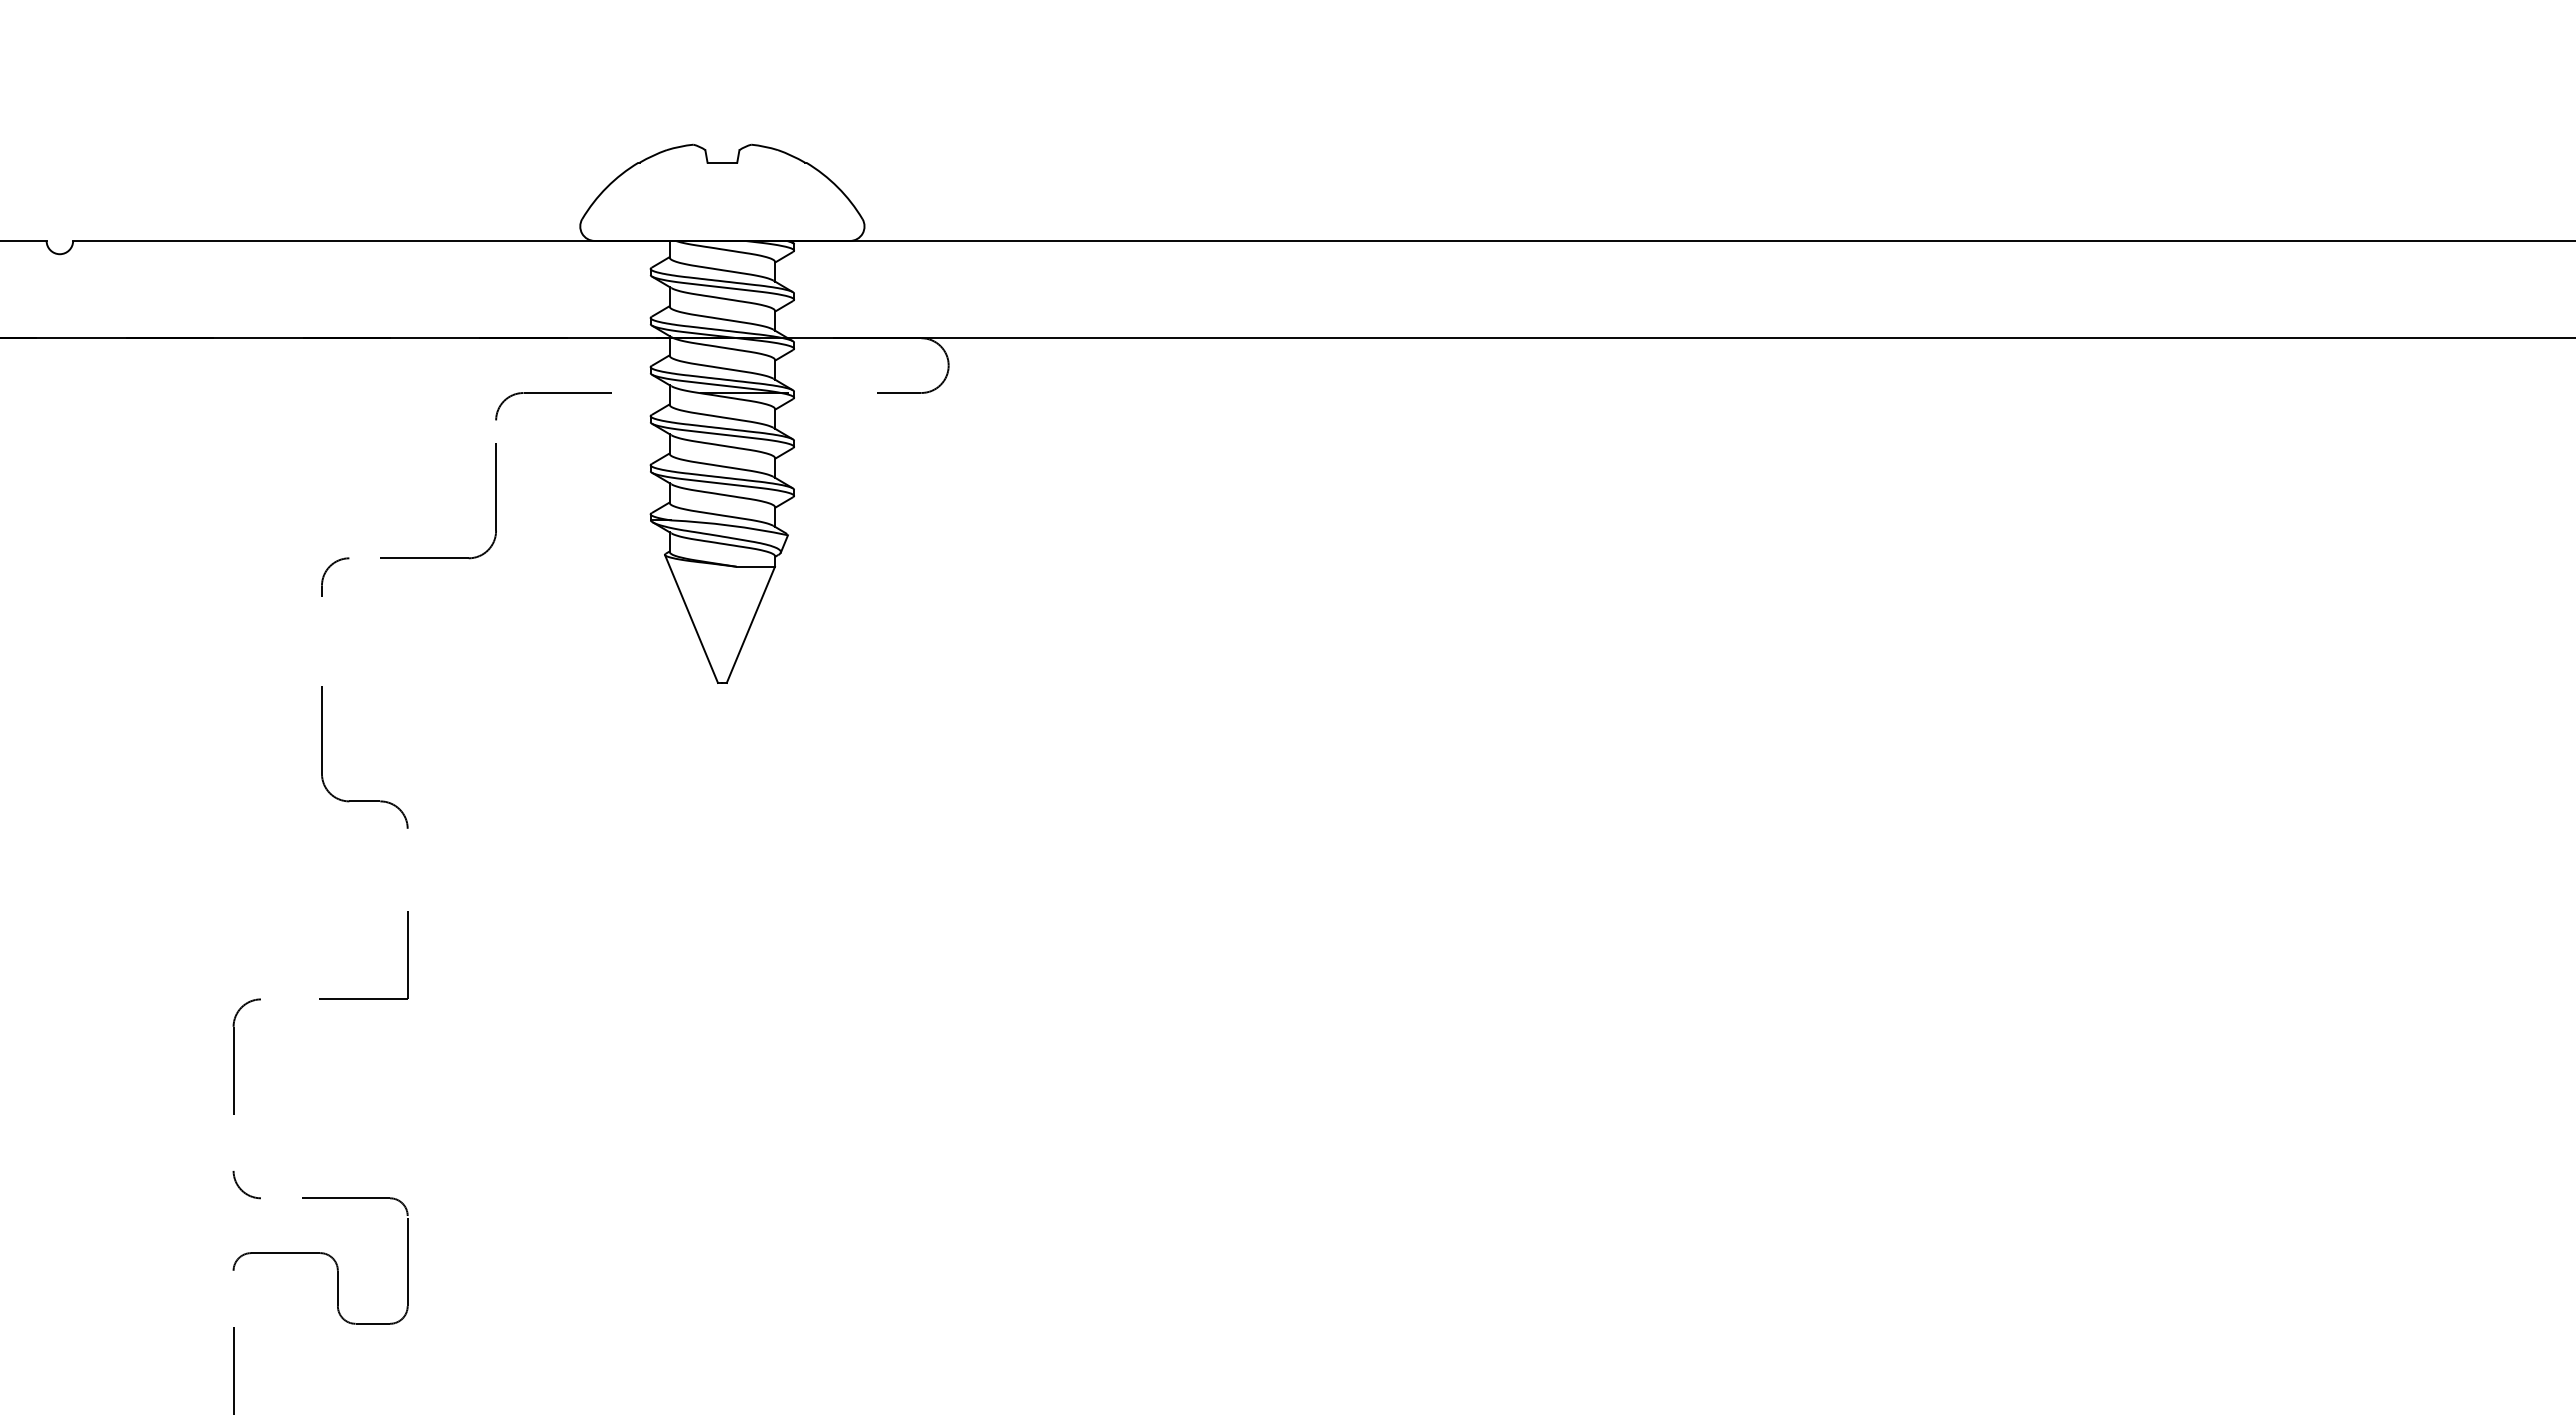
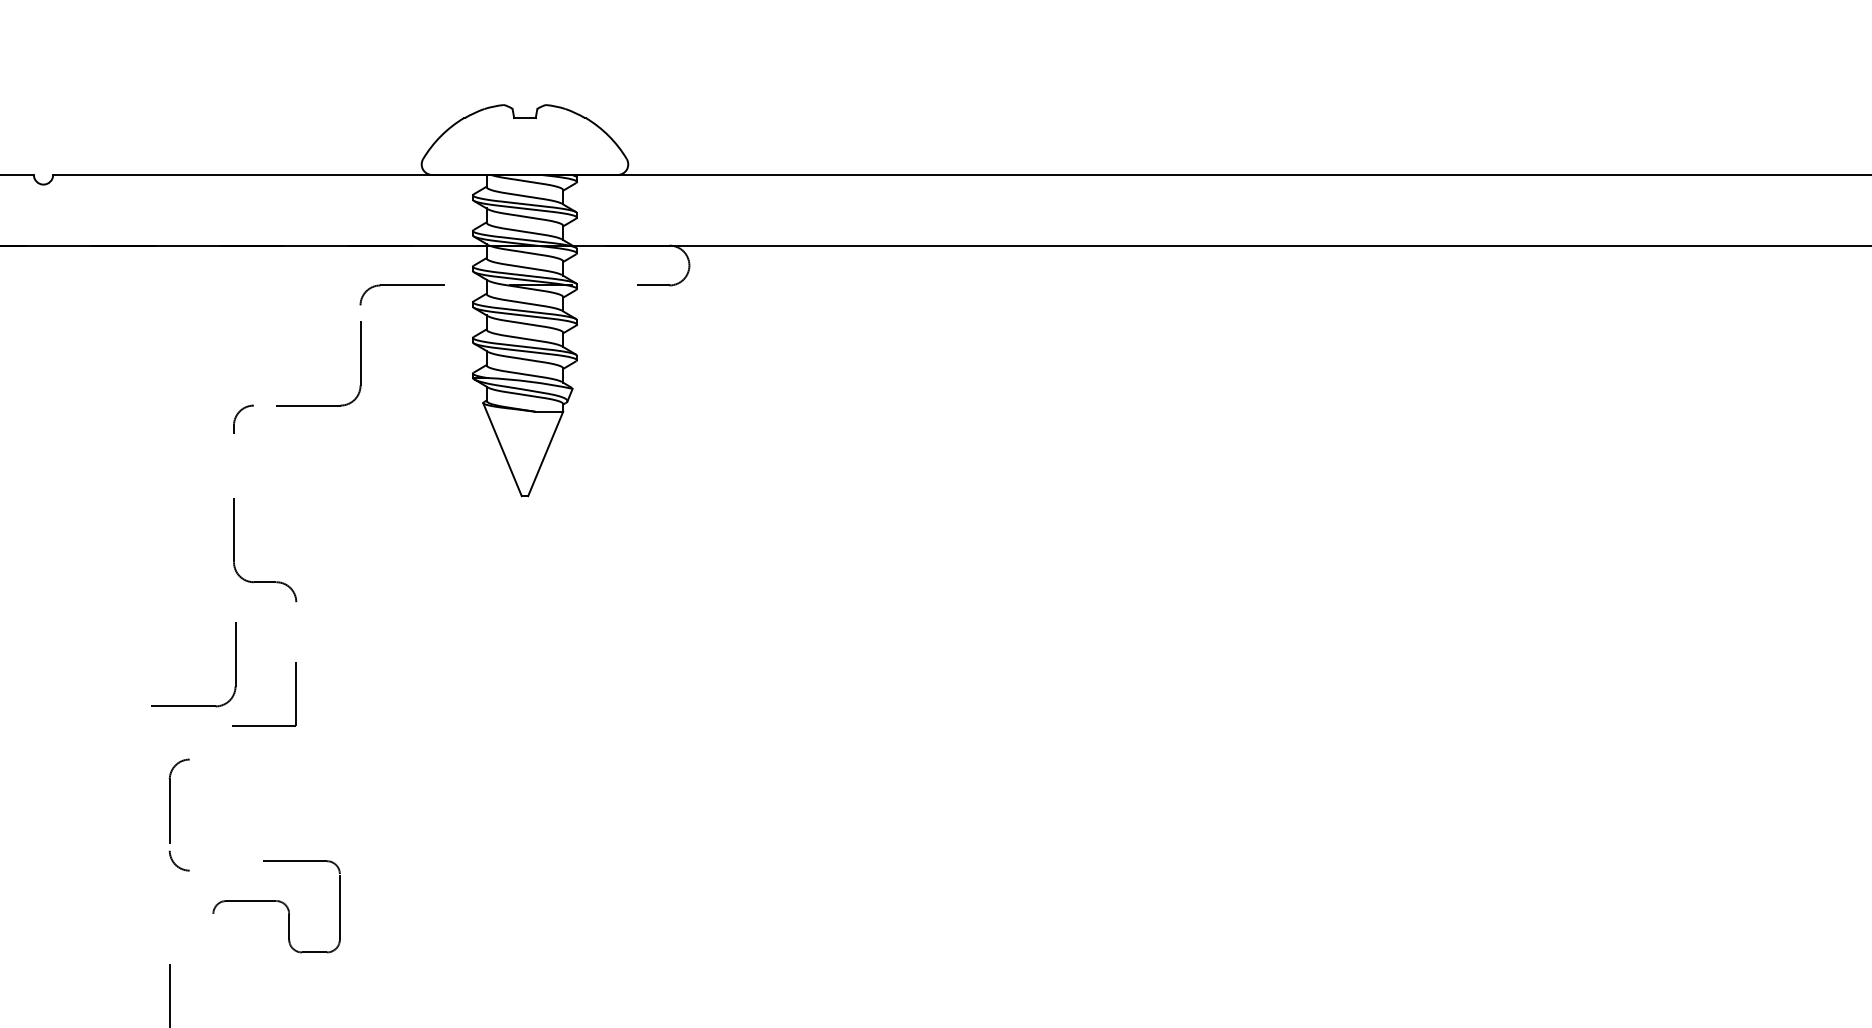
part: (266, 971) -> (193, 705), added
part: (234, 1056) -> (170, 801), moved
part: (321, 1254) -> (277, 902), moved

